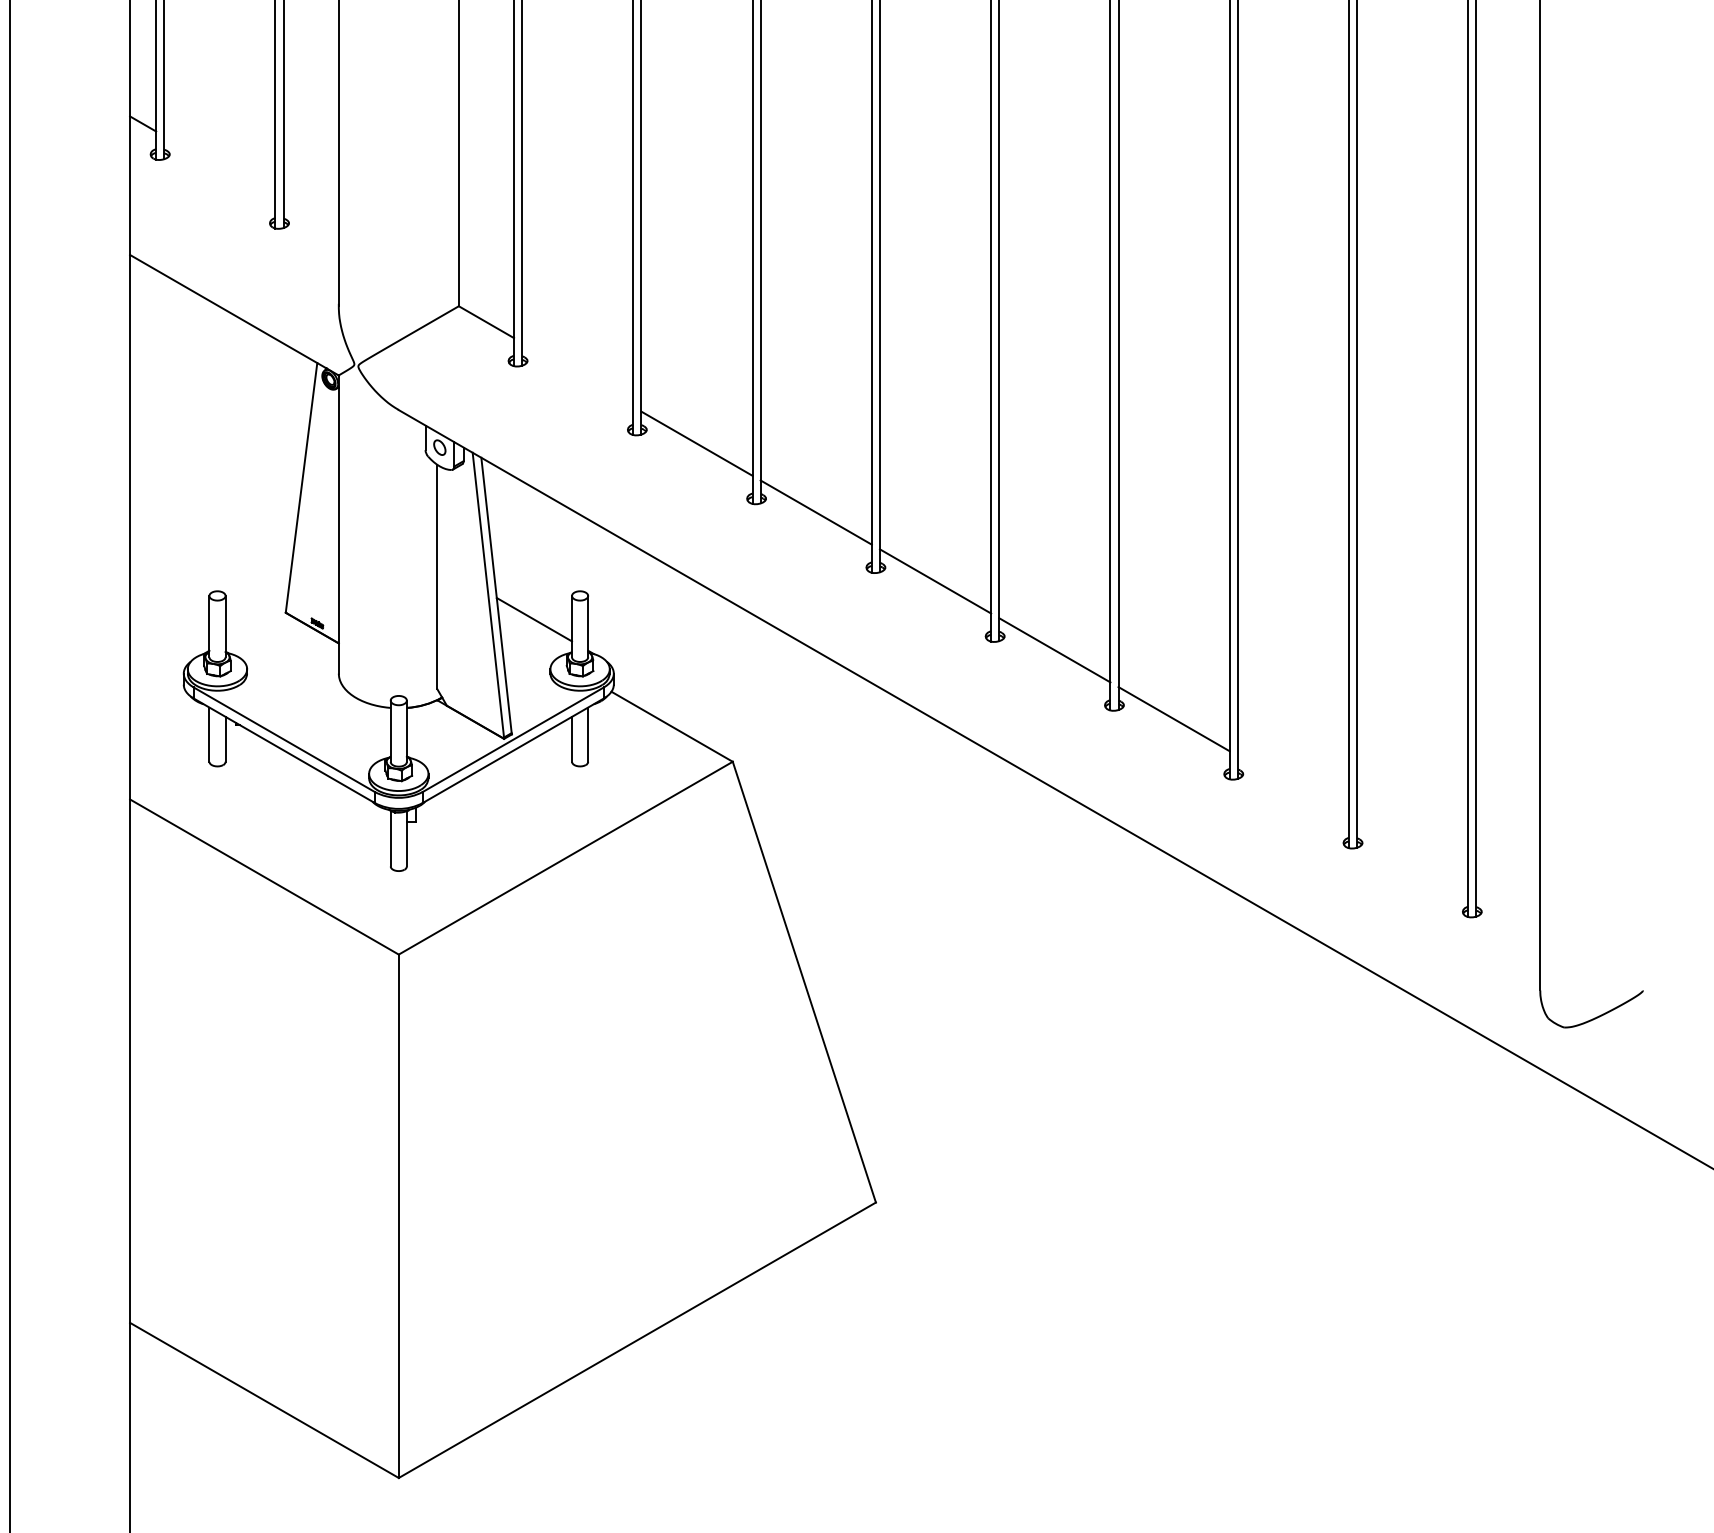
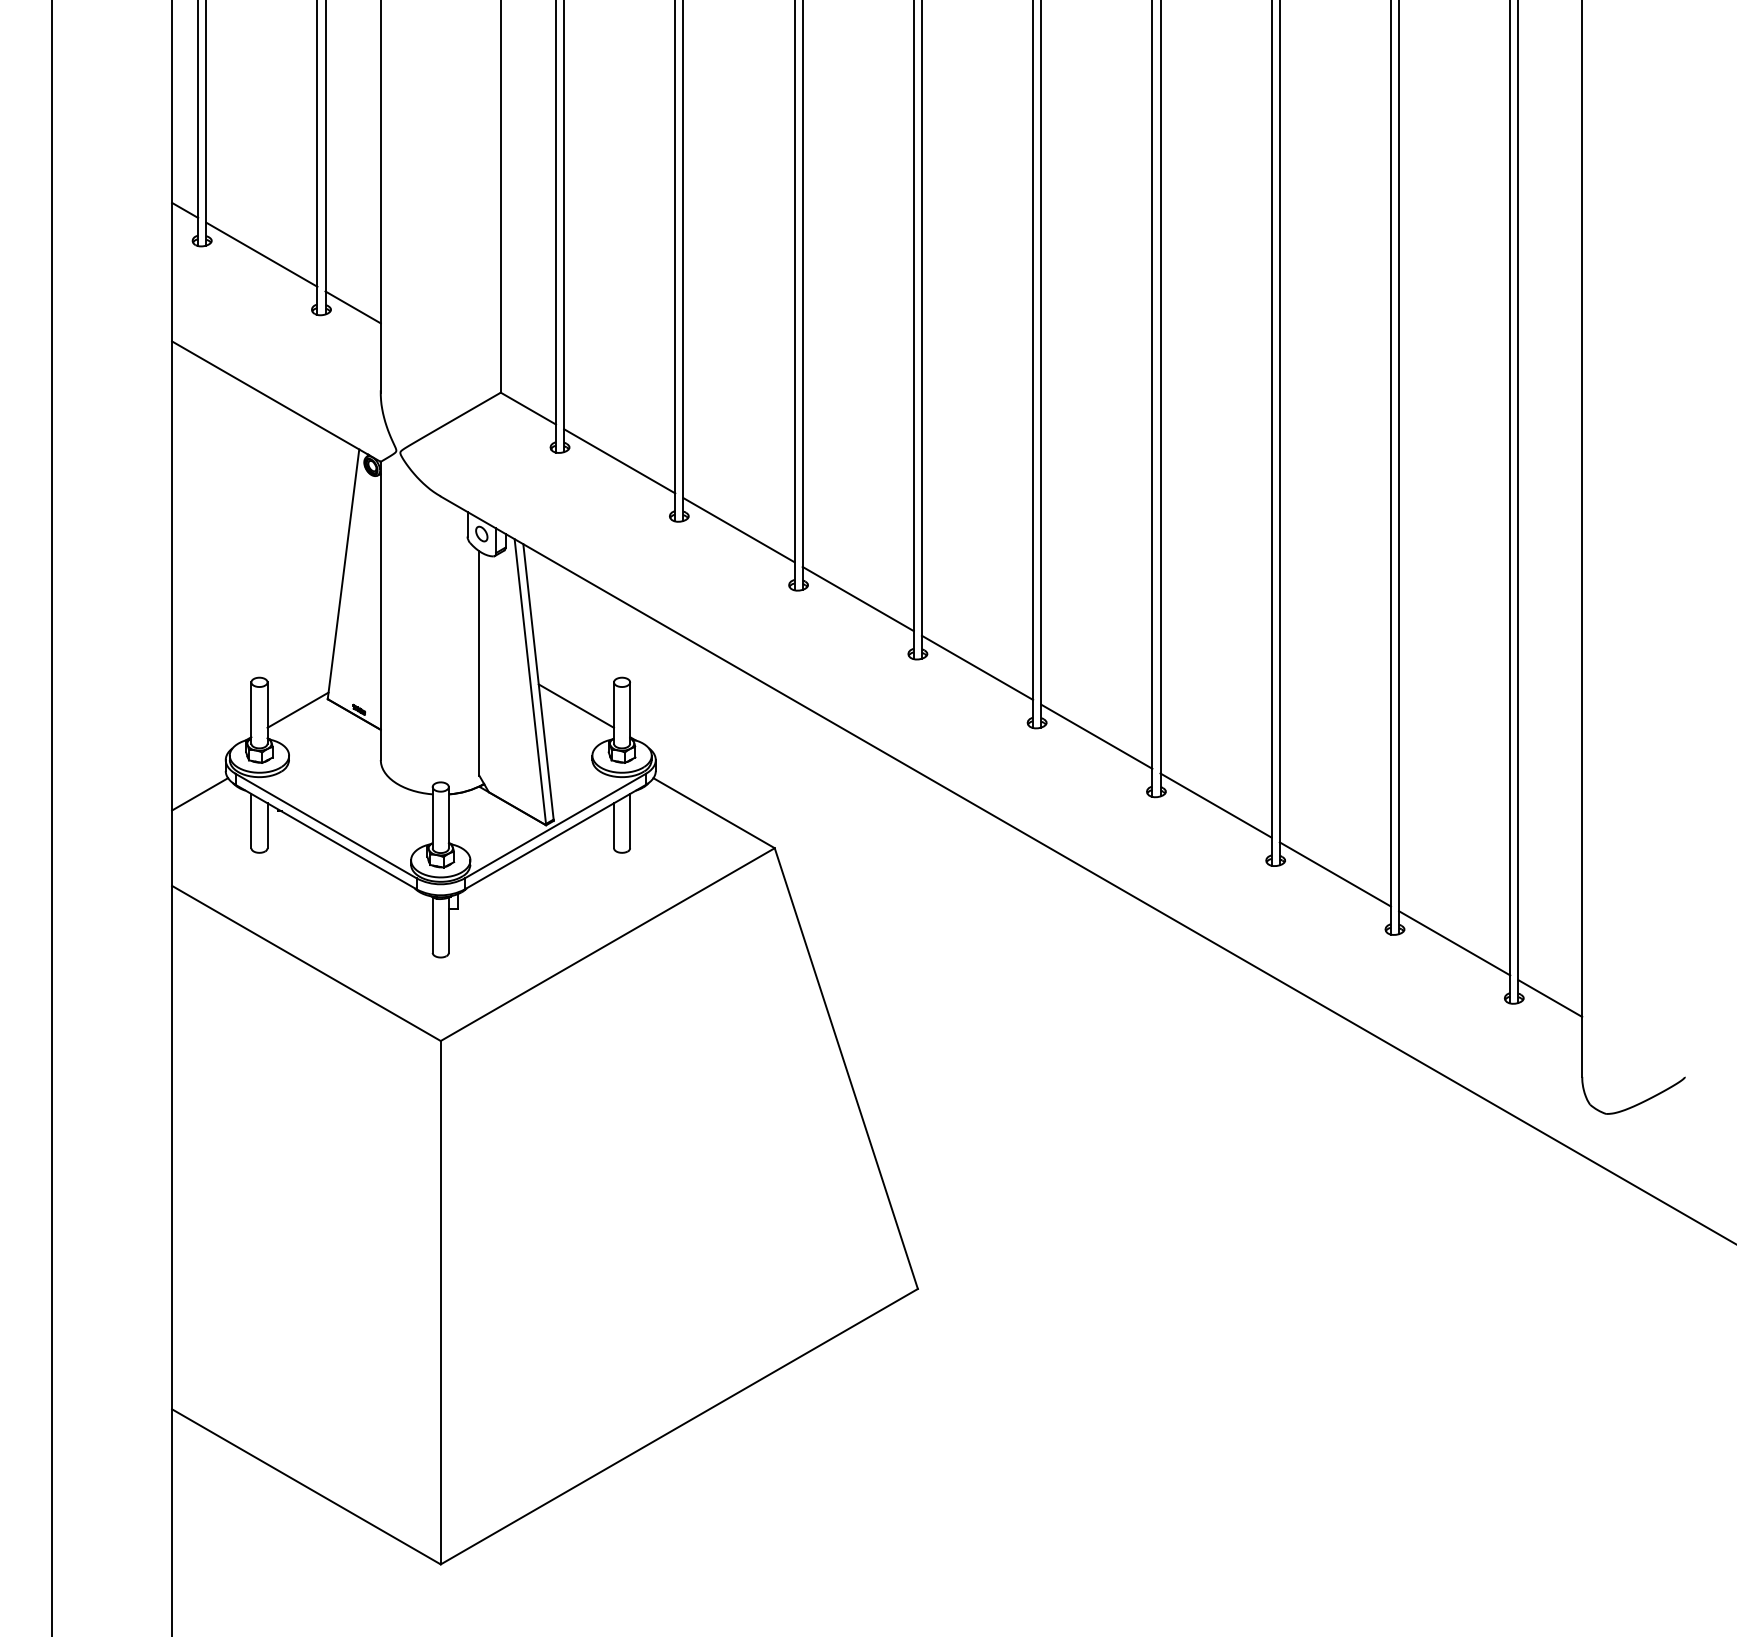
line: (219, 168) -> (261, 254), added
line: (310, 221) -> (352, 307), added
line: (577, 375) -> (619, 461), added
line: (255, 623) -> (297, 709), added
line: (158, 708) -> (200, 794), added
line: (1292, 788) -> (1334, 874), added
line: (1412, 857) -> (1454, 943), added
line: (1508, 912) -> (1550, 998), added

